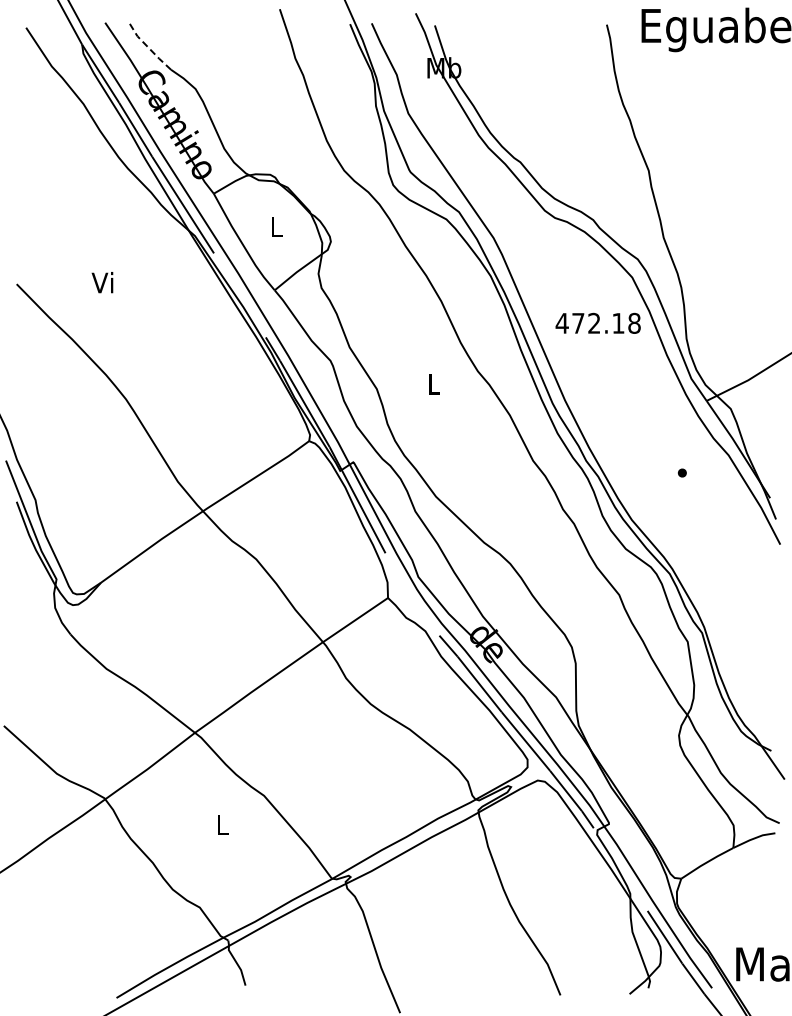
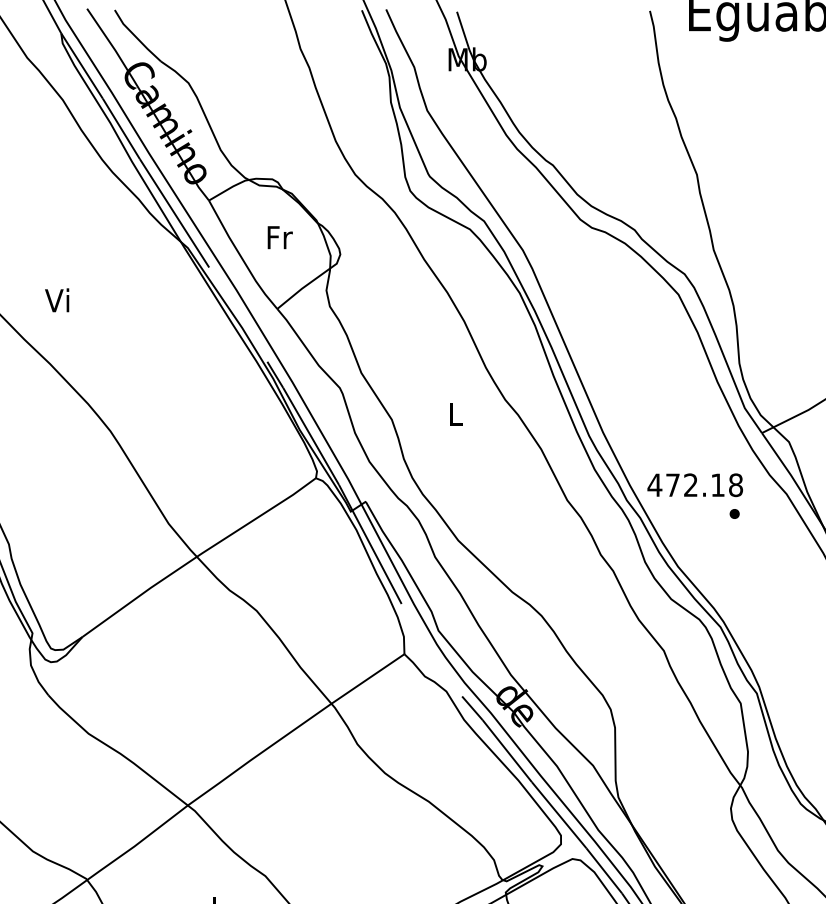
line: (149, 48) -> (136, 37), dashed -> solid
text: (277, 226) -> (280, 237), L -> Fr
text: (102, 282) -> (57, 300), moved
text: (597, 322) -> (694, 484), moved

